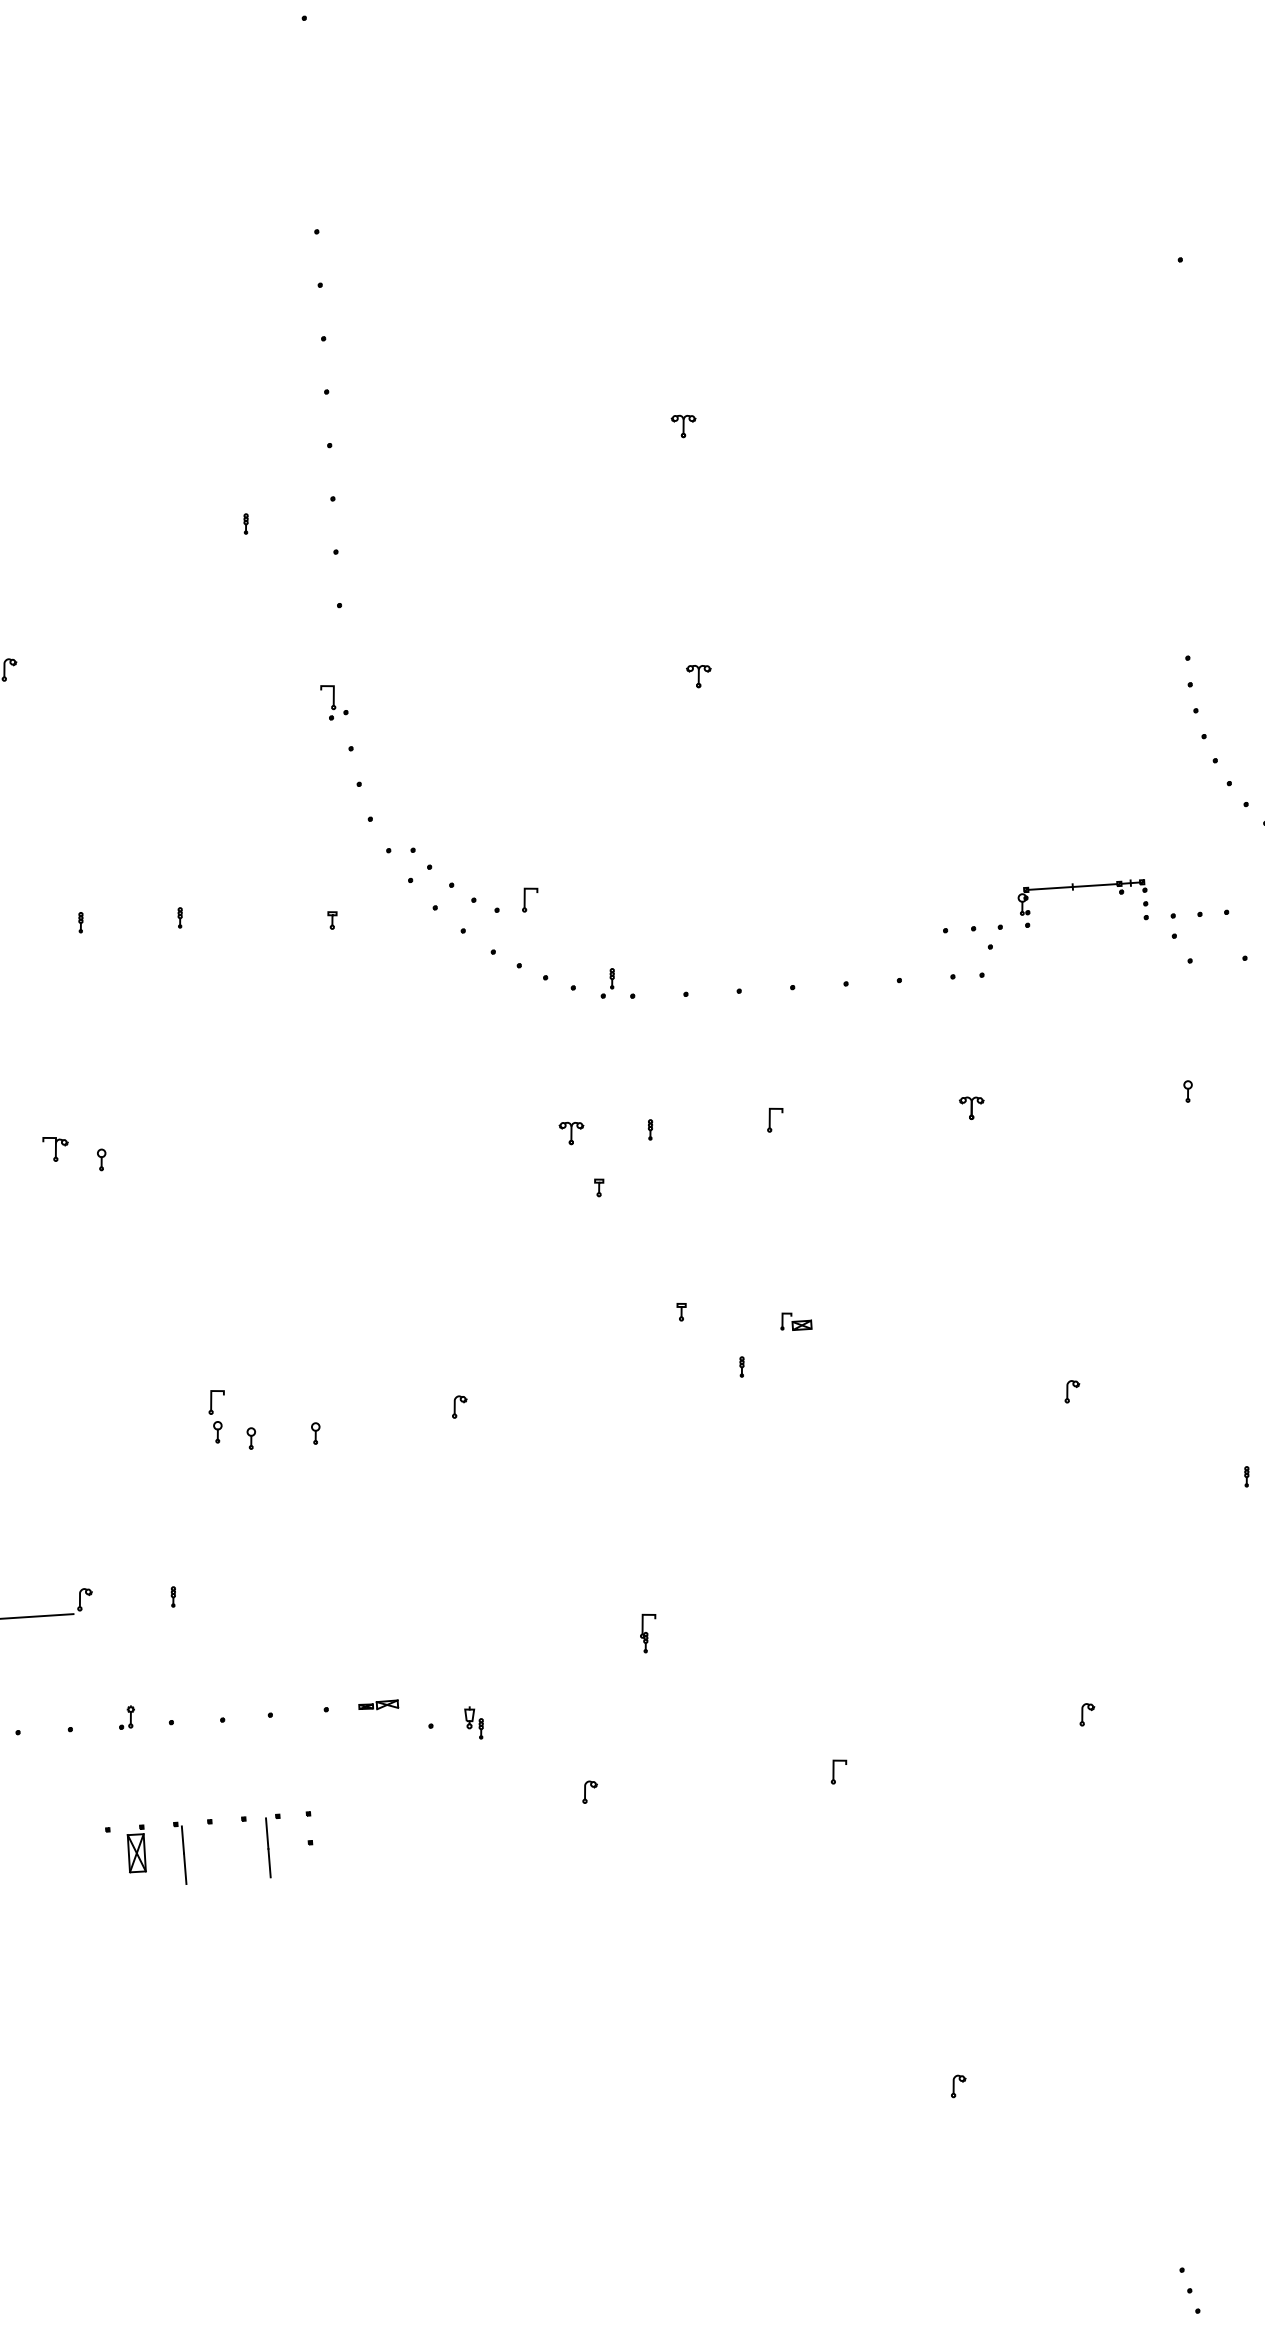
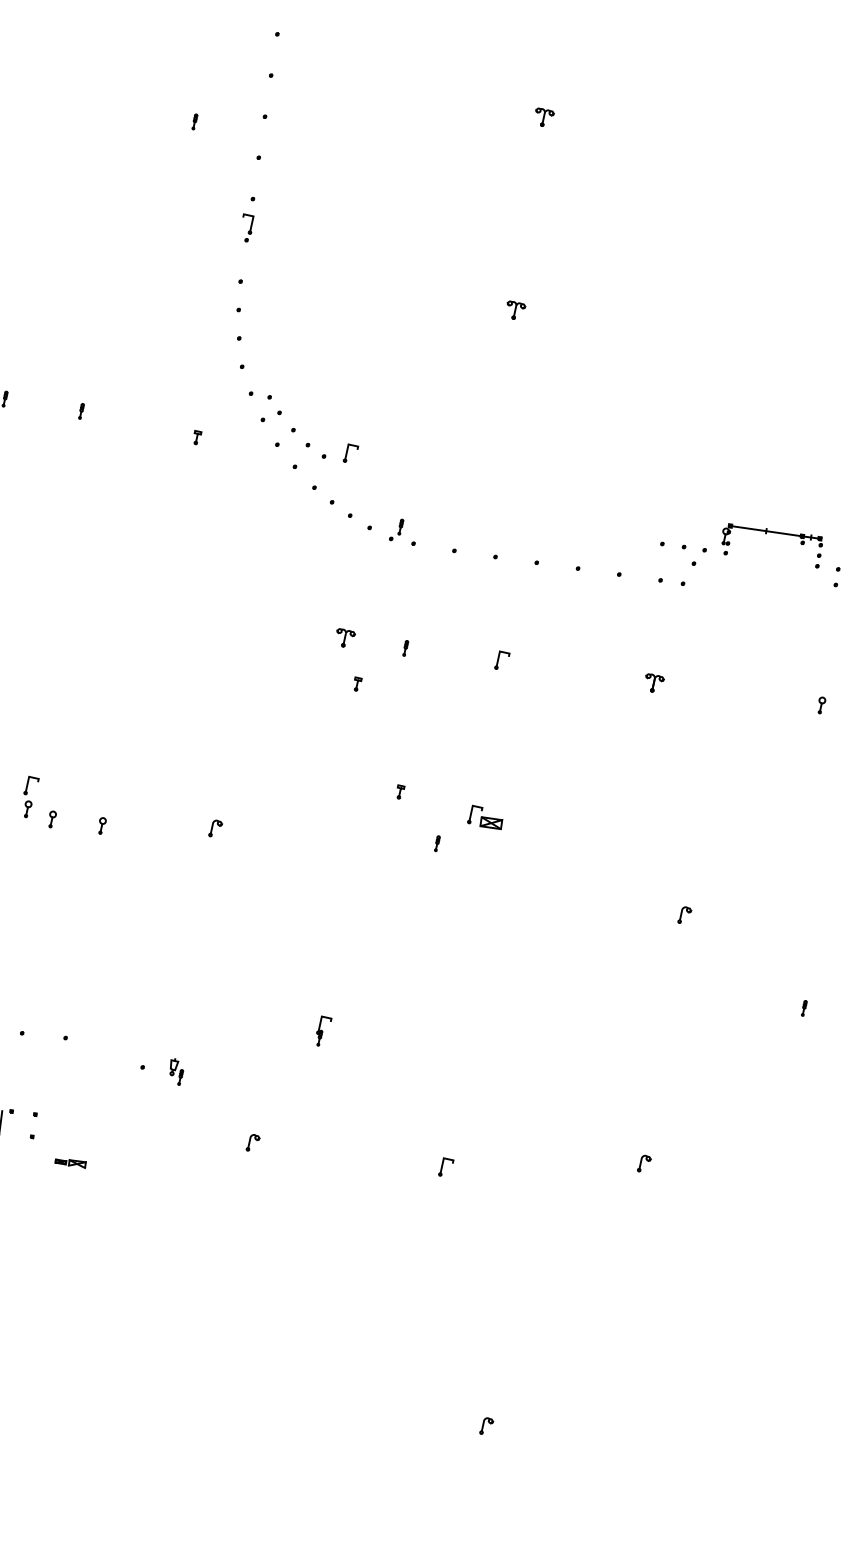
part: (328, 702) -> (246, 227), moved
part: (796, 1321) -> (486, 817), size x1.43
part: (378, 1704) -> (70, 1162), moved

